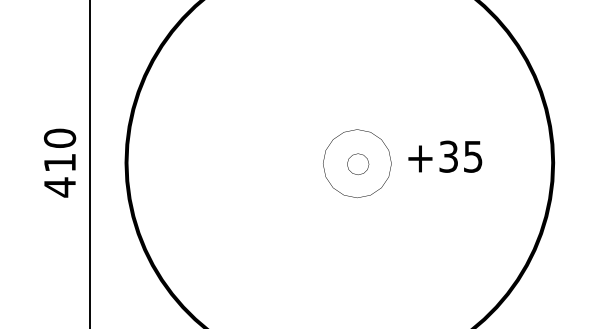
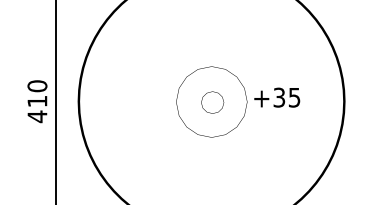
part: (383, 162) -> (238, 101), size x1.67

